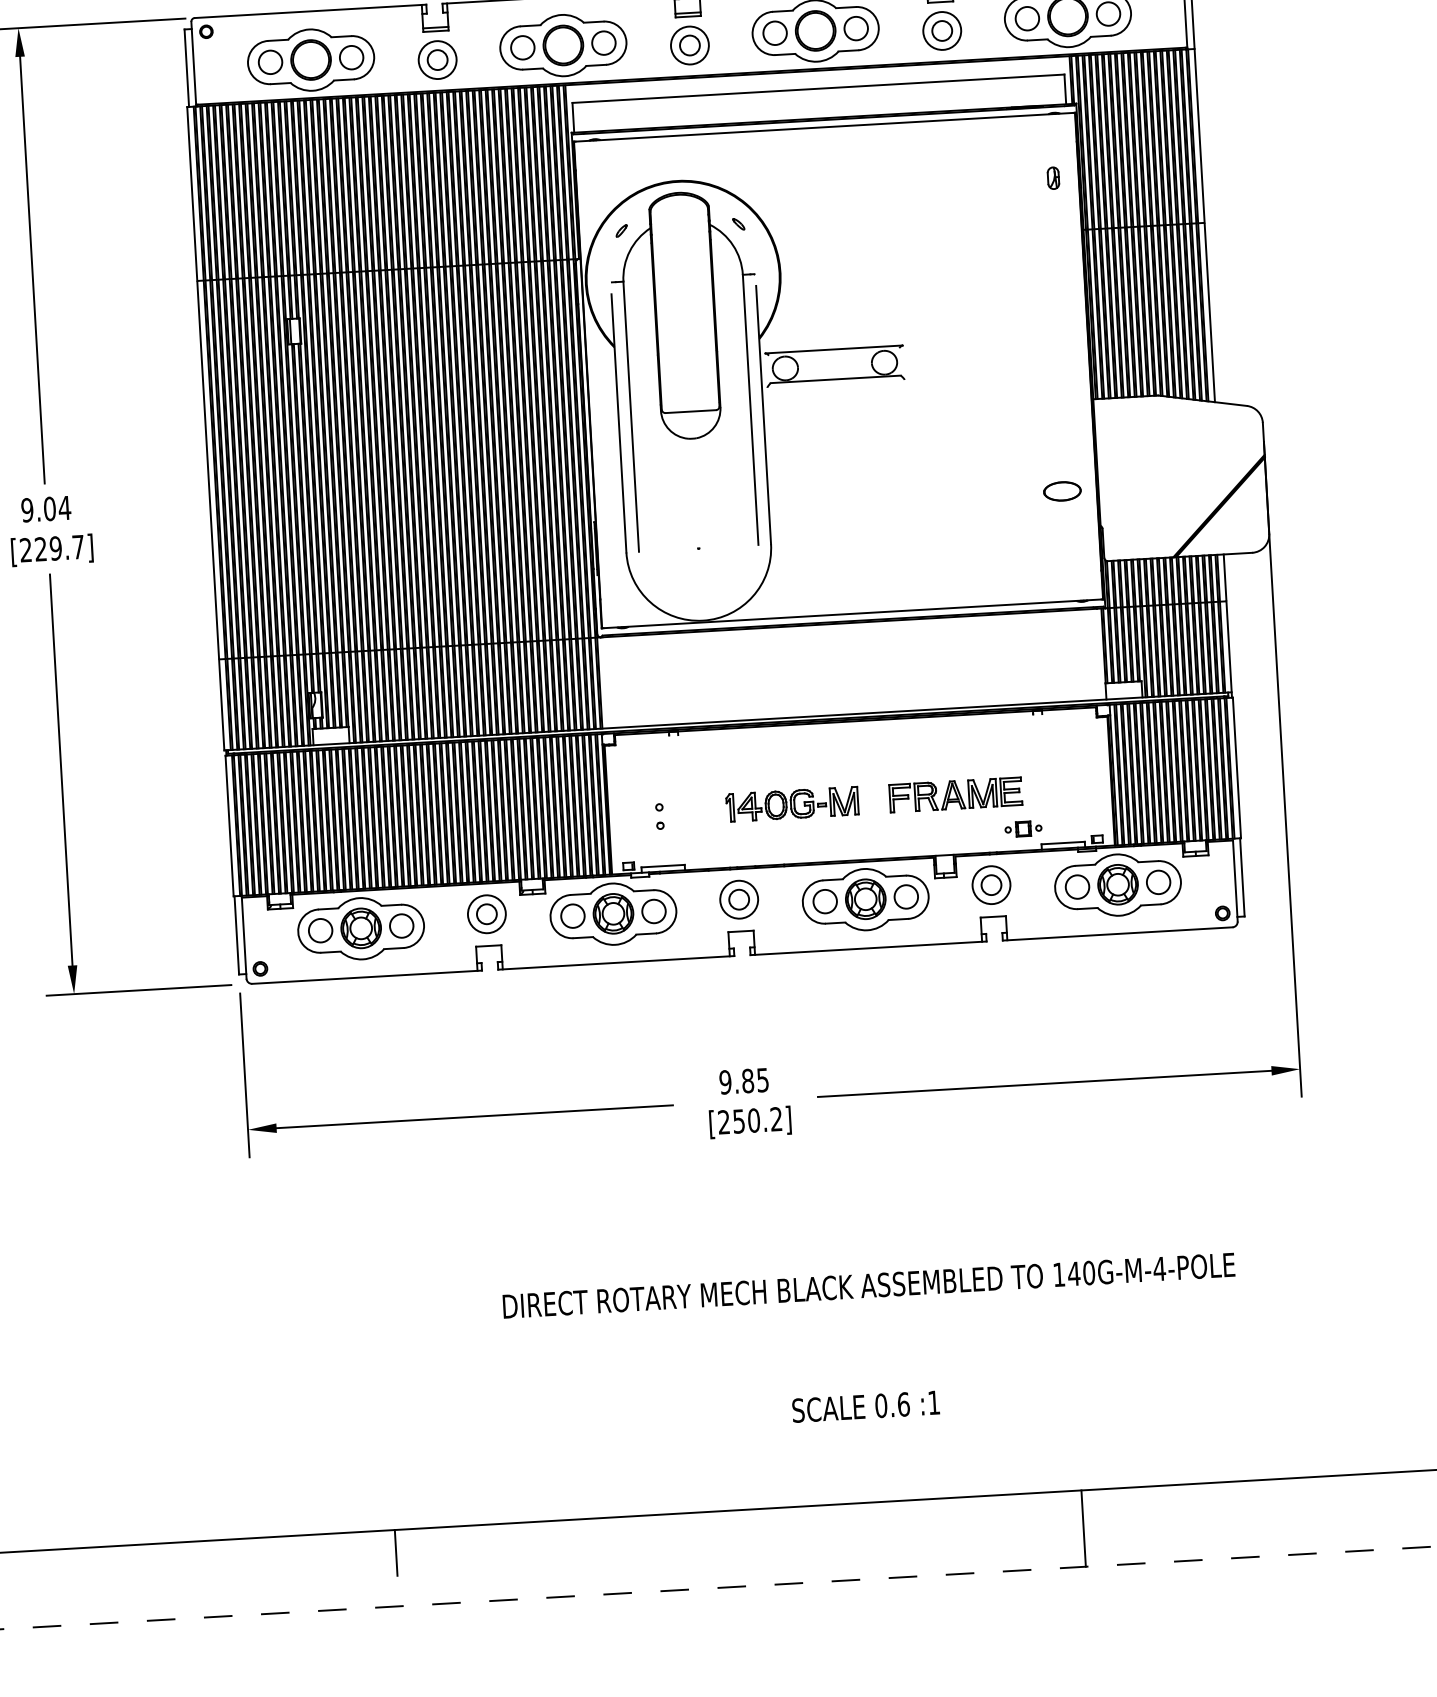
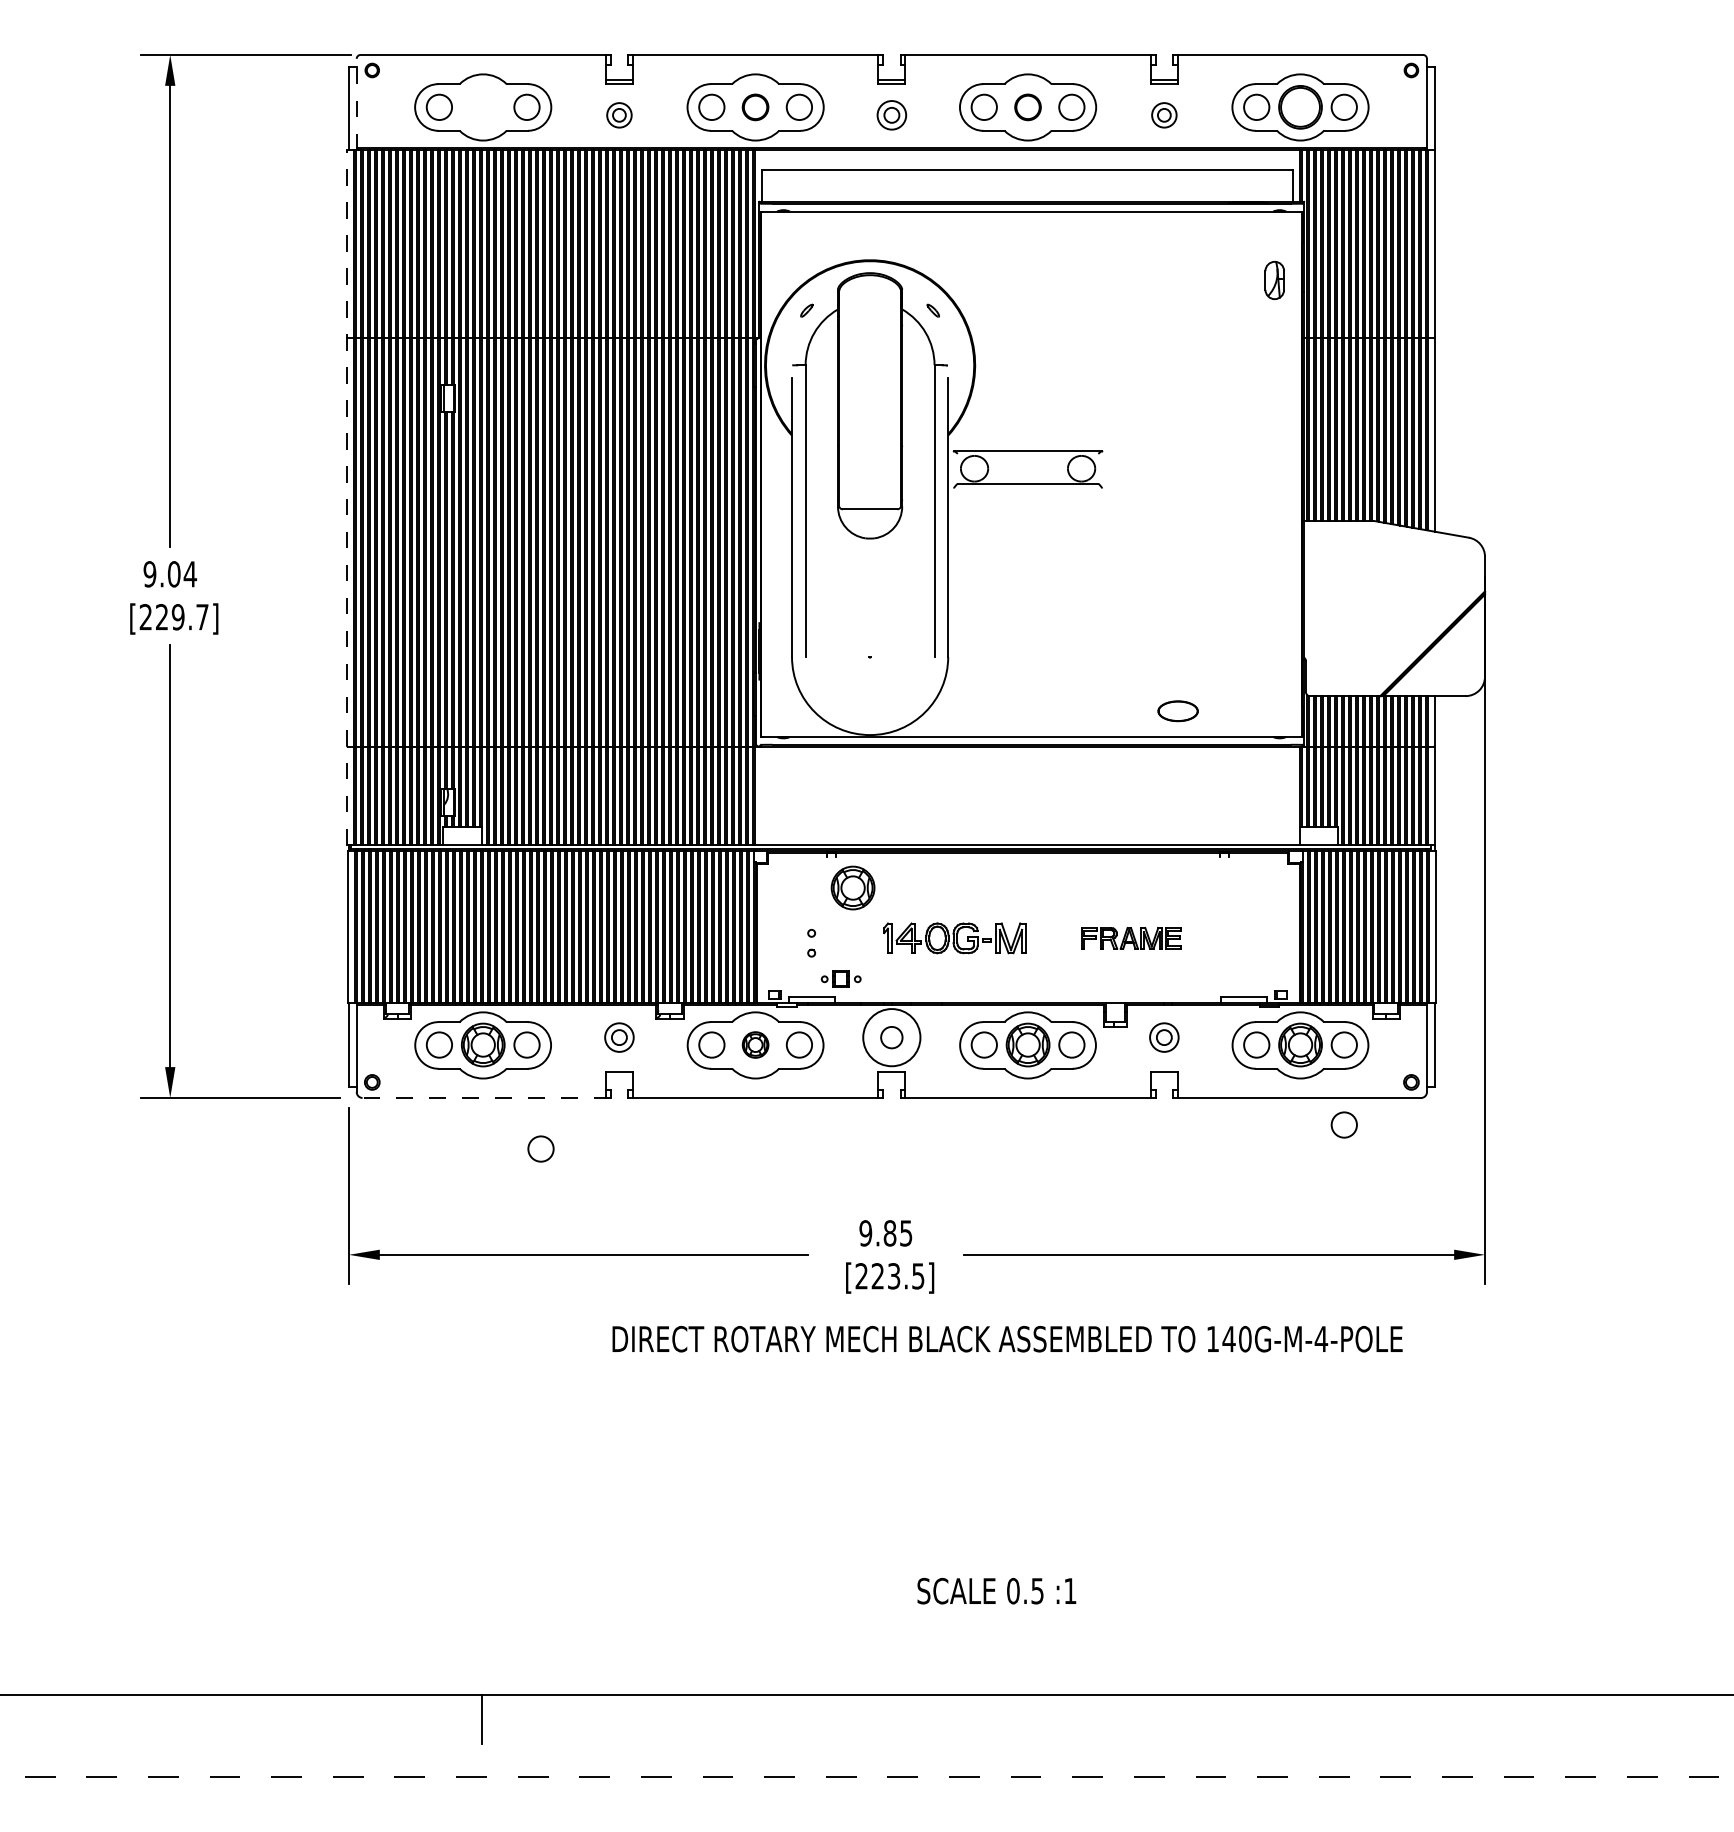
part: (815, 31) -> (1027, 107), size x0.6
part: (942, 31) -> (1164, 115), size x0.6
part: (563, 45) -> (755, 107), size x0.6
part: (689, 45) -> (891, 115), size x0.7
part: (310, 60) -> (482, 107), removed
part: (437, 60) -> (619, 115), size x0.6
line: (193, 64) -> (356, 104), solid -> dashed
part: (1053, 178) -> (1274, 280), size x1.6
line: (206, 428) -> (347, 497), solid -> dashed
part: (1061, 491) -> (1177, 711), moved
part: (694, 762) -> (852, 887), added
part: (955, 795) -> (1131, 938), size x0.7
part: (1022, 828) -> (840, 978), moved
part: (991, 885) -> (1164, 1037), size x0.7
circle: (738, 899) -> (891, 1037), size x1.4
part: (613, 913) -> (755, 1044), size x0.6
part: (486, 914) -> (619, 1037), size x0.7
circle: (1162, 956) -> (1343, 1124), added
line: (367, 976) -> (486, 1097), solid -> dashed
circle: (419, 1021) -> (540, 1148), added
text: (757, 1120) -> (897, 1276), [250.2] -> [223.5]
text: (868, 1286) -> (1007, 1339), moved
text: (903, 1403) -> (1037, 1590), 0.6 -> 0.5
line: (1083, 1528) -> (1223, 1735), removed

